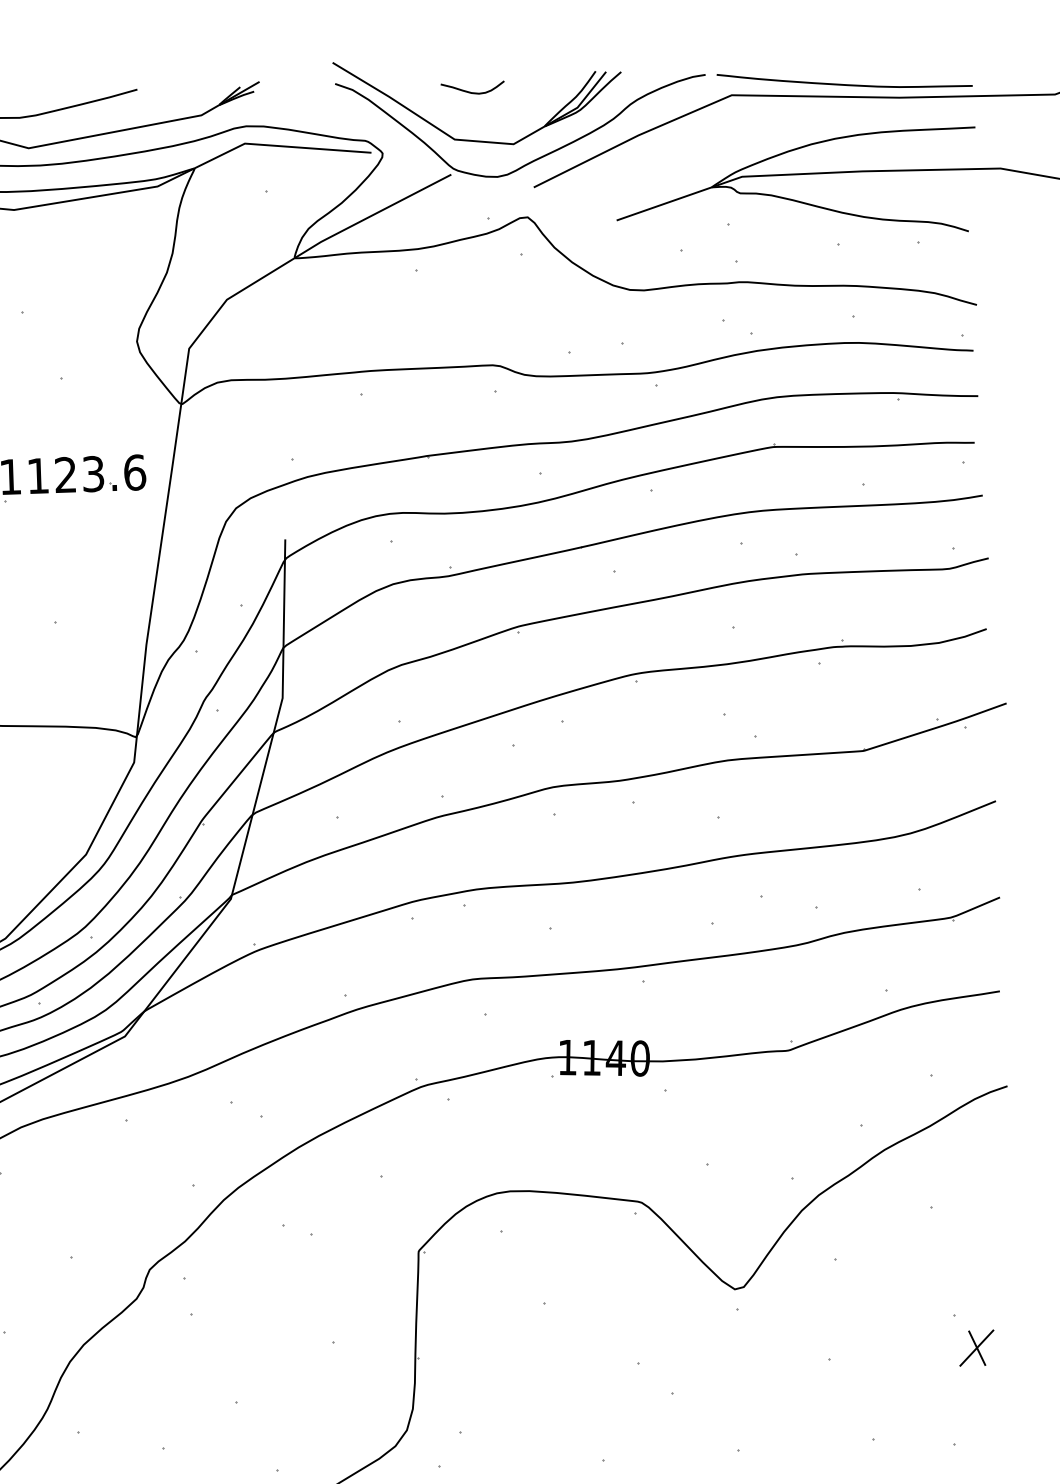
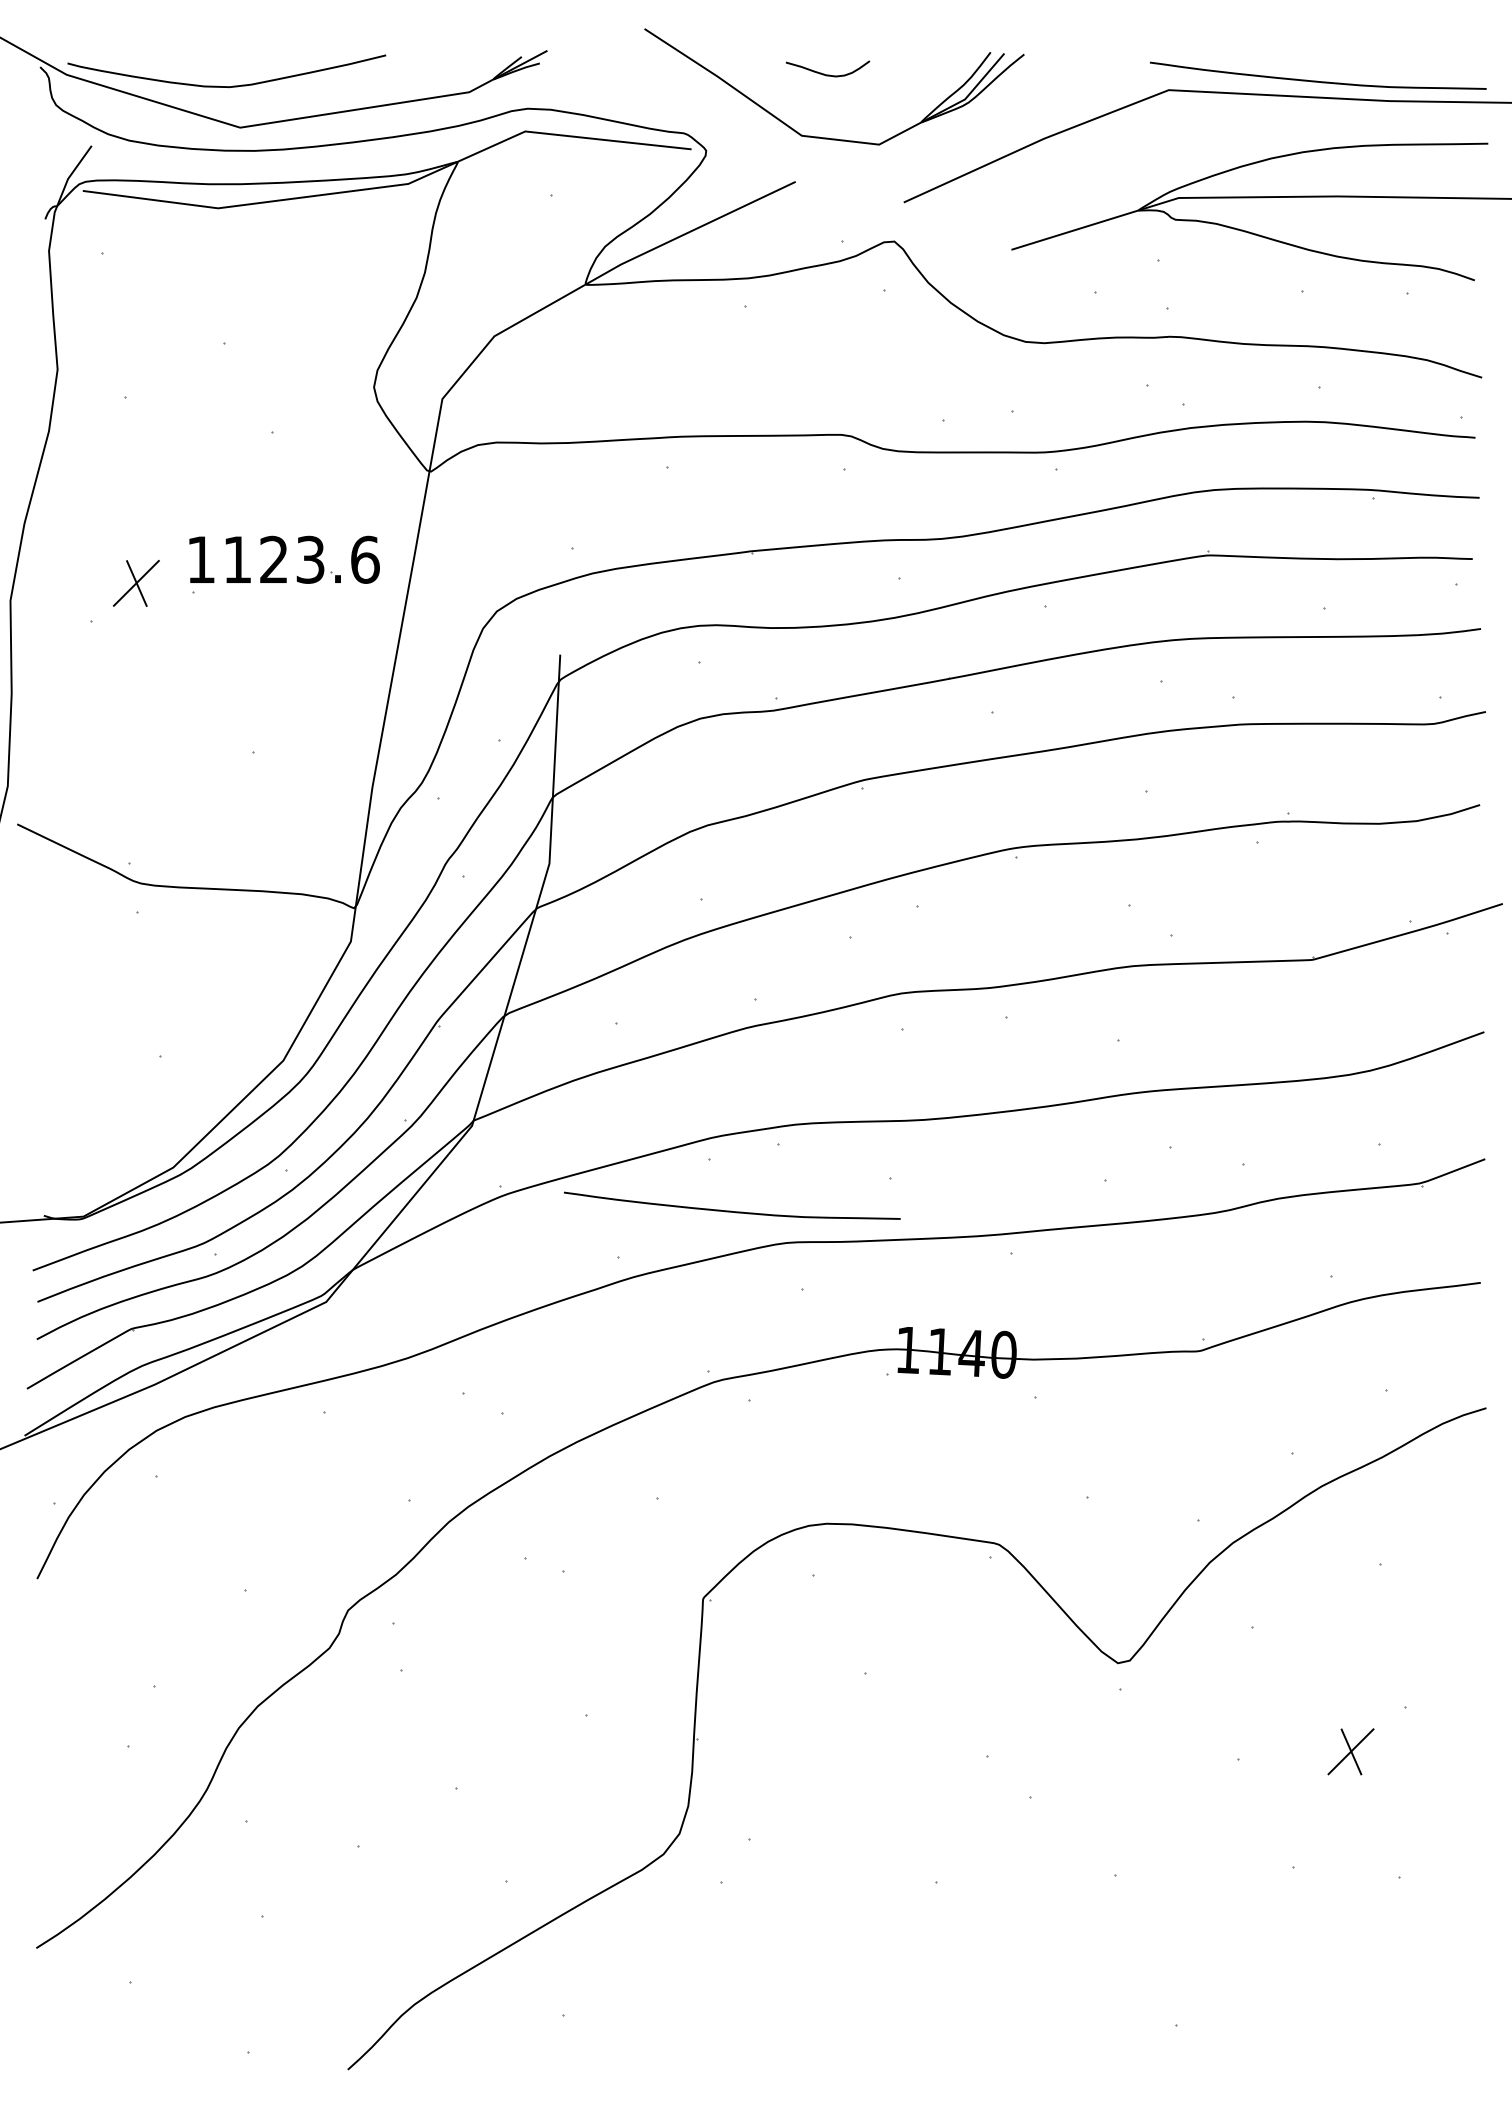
curve: (538, 157) -> (911, 163), removed
curve: (429, 956) -> (731, 1210), added
part: (976, 1347) -> (1350, 1751), moved

